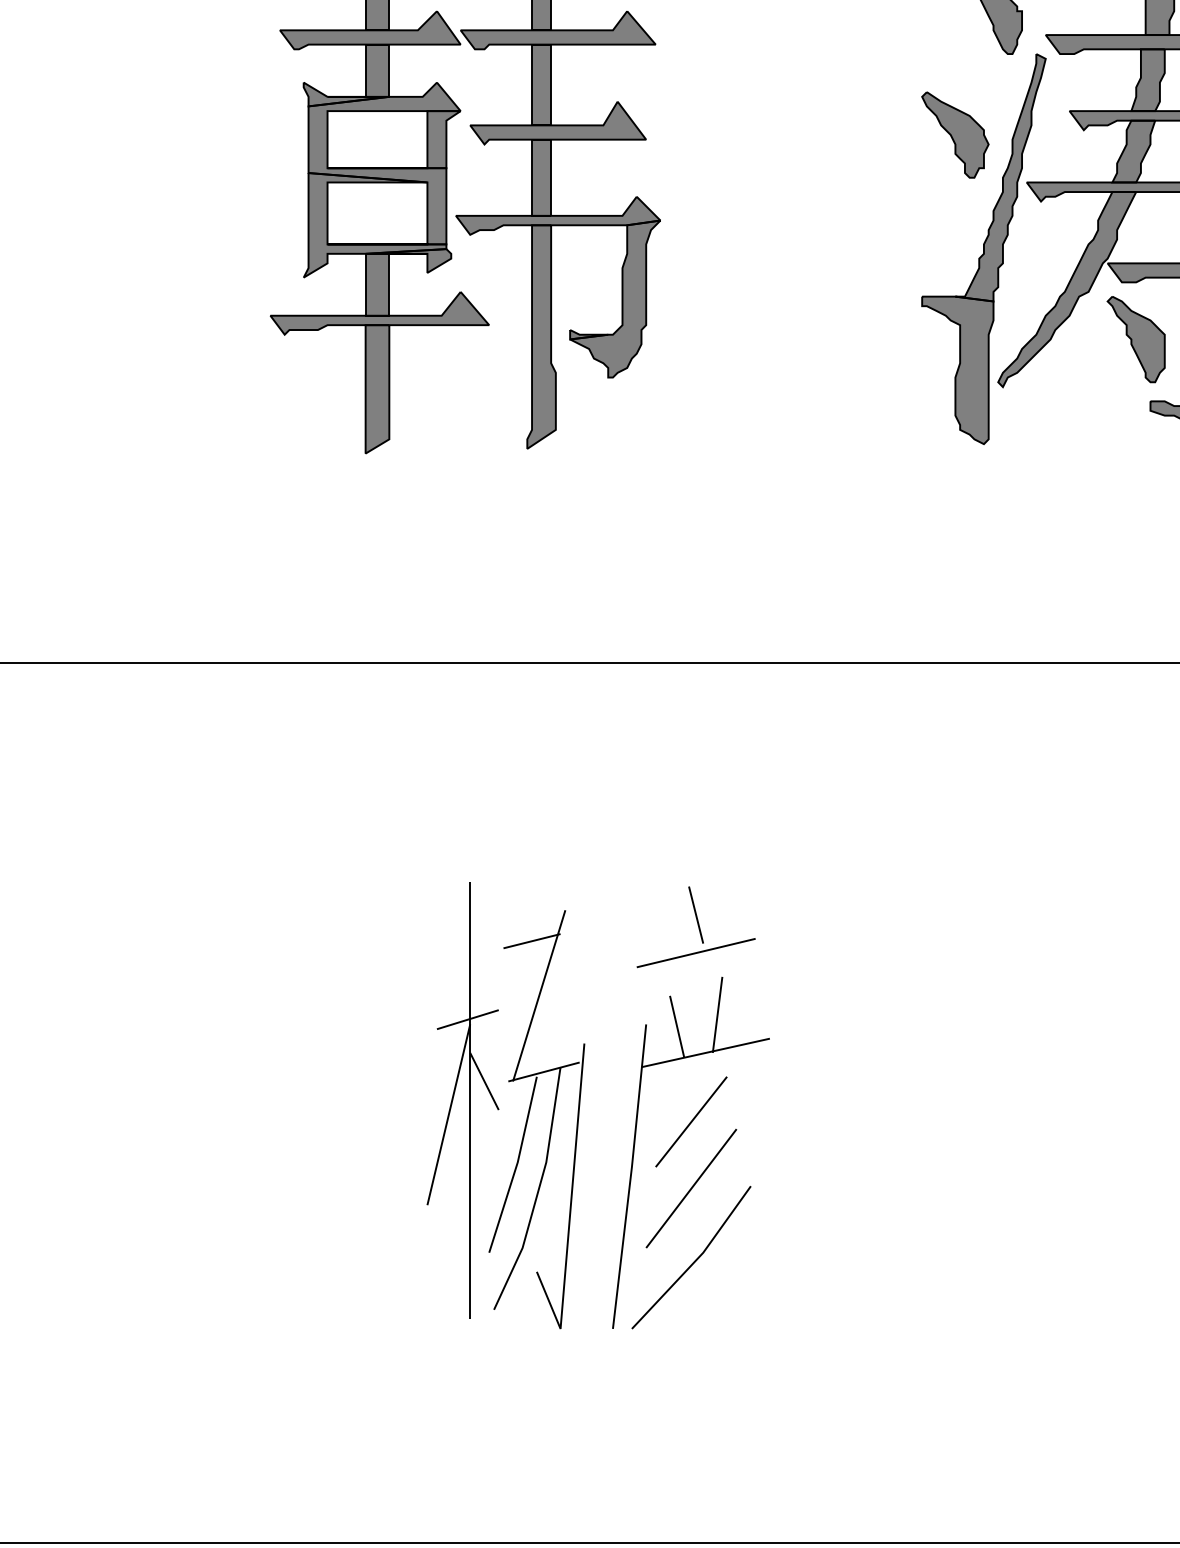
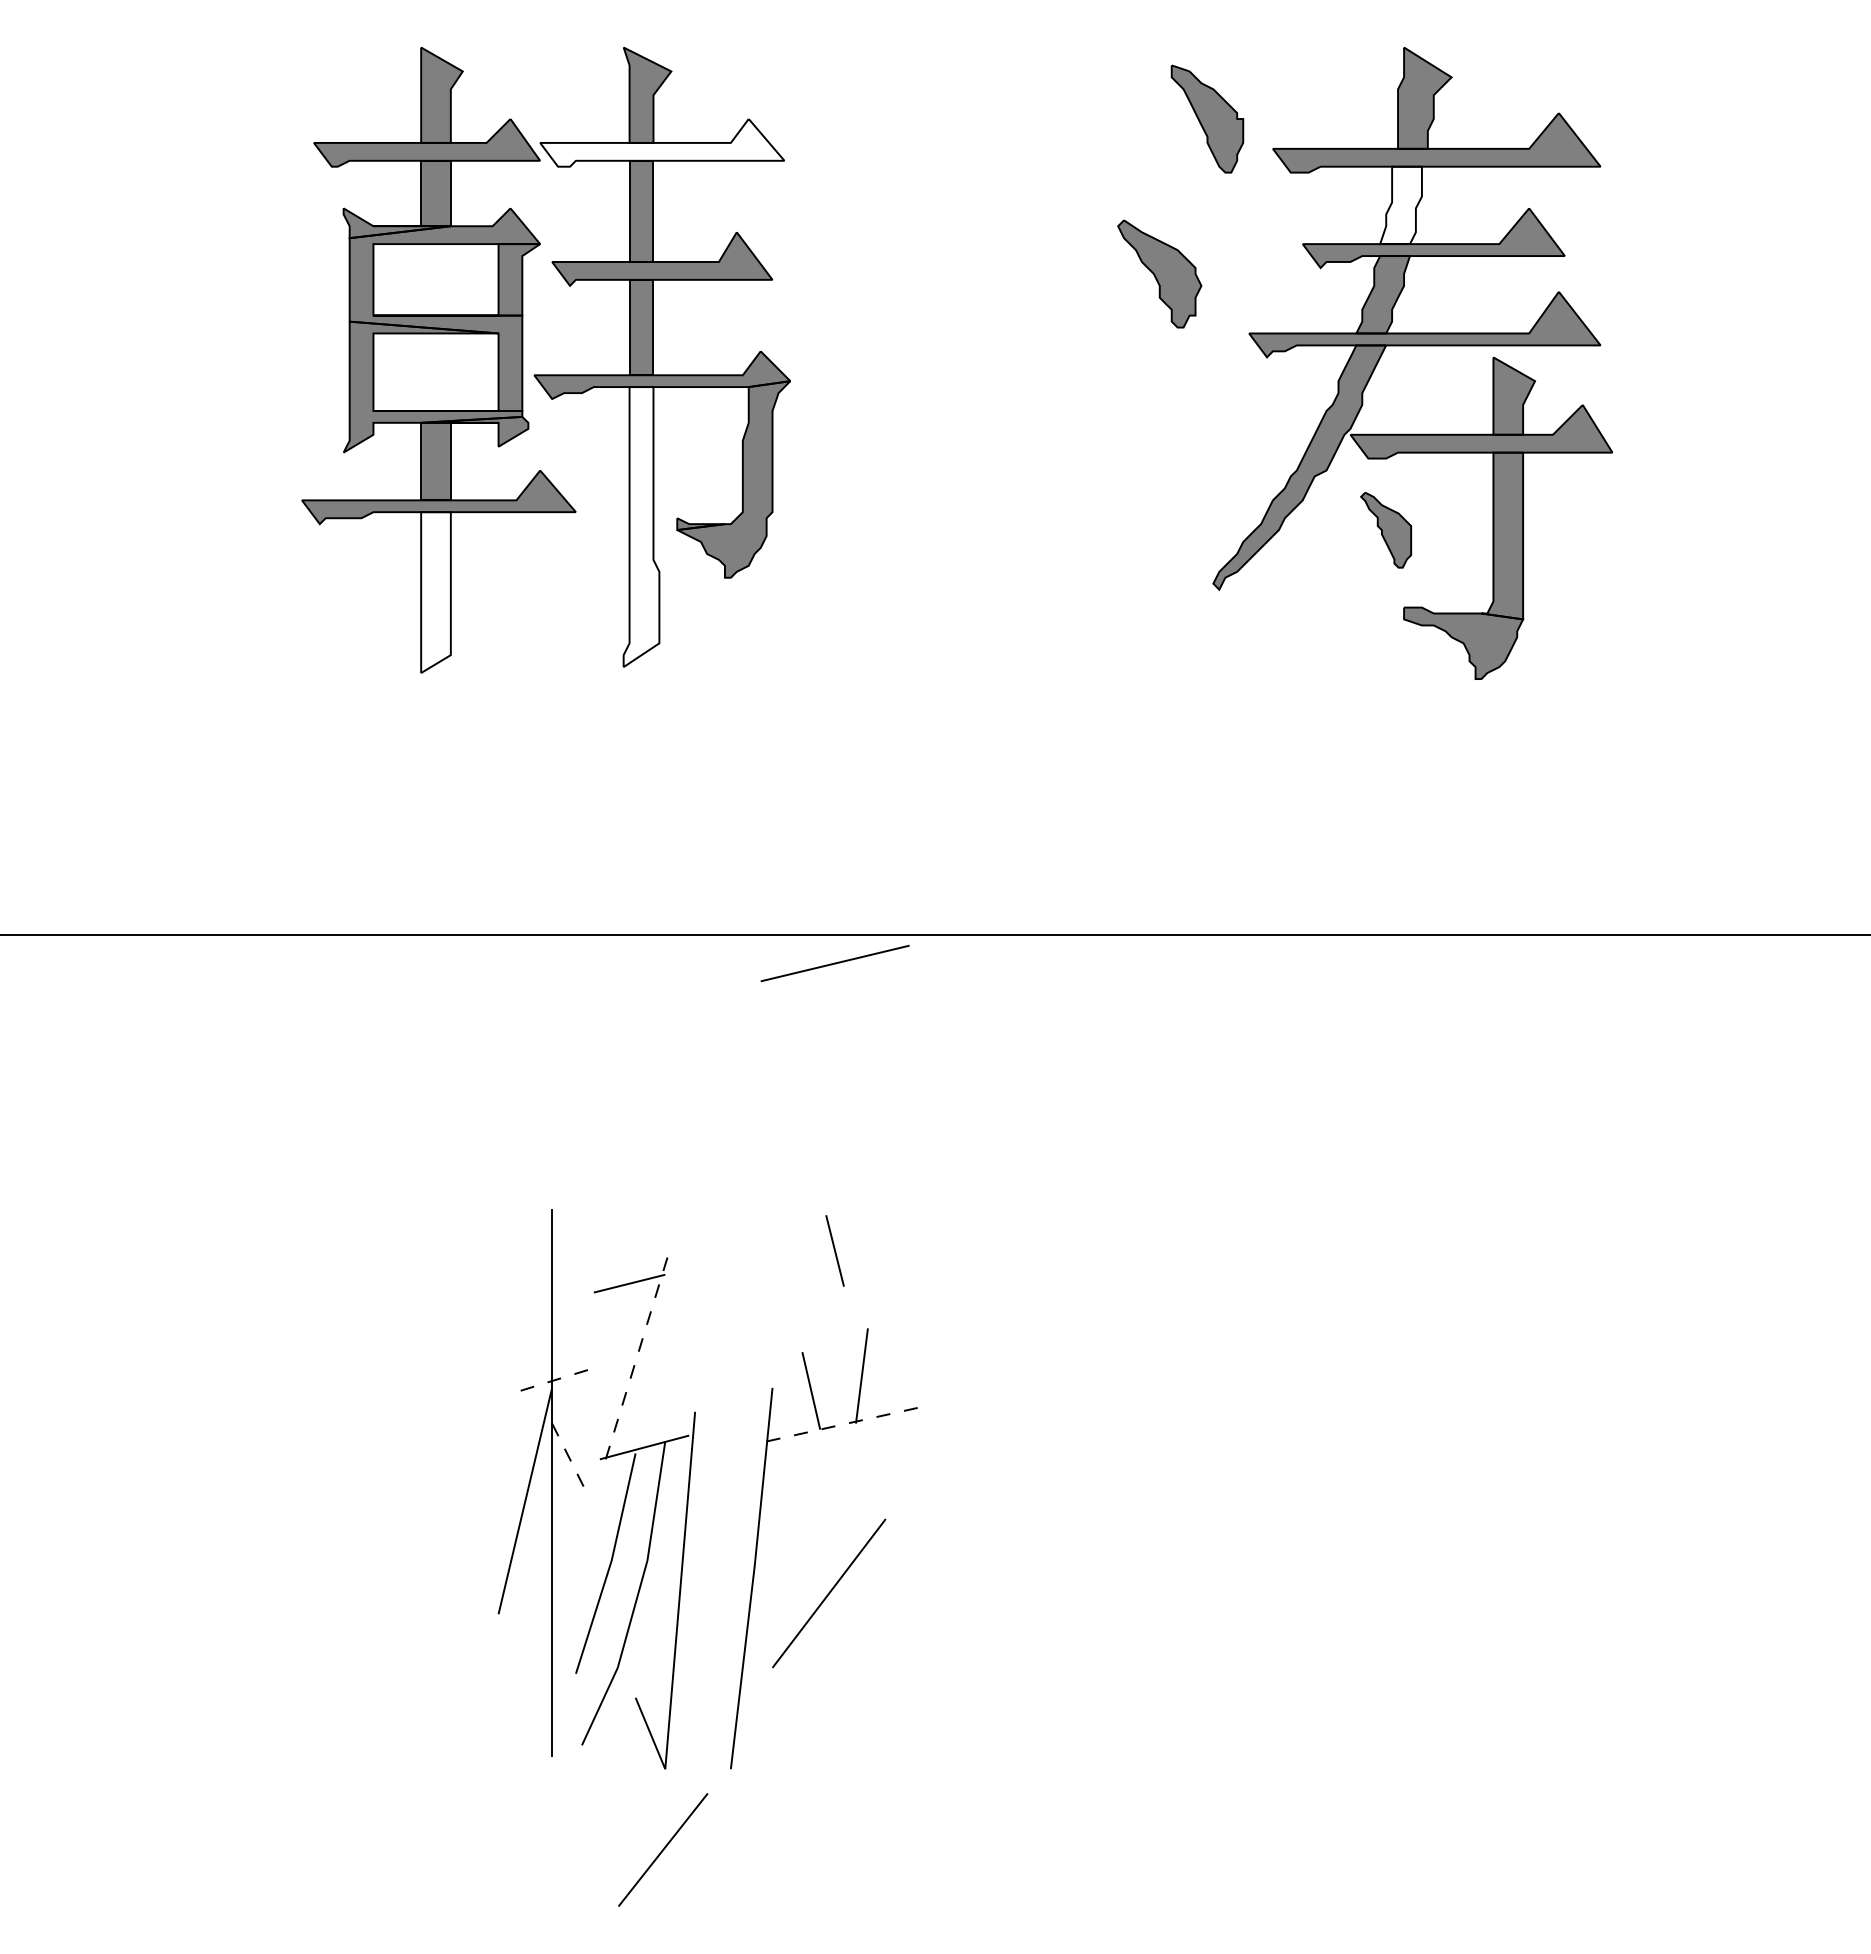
fill: (558, 29) -> (662, 142), removed
fill: (1147, 80) -> (1400, 205), removed
part: (983, 249) -> (1195, 417), removed
fill: (541, 337) -> (641, 527), removed
part: (1135, 339) -> (1385, 530), size x0.7
fill: (377, 389) -> (435, 592), removed
line: (695, 953) -> (834, 963), moved
line: (539, 995) -> (638, 1351), solid -> dashed
line: (468, 1019) -> (549, 1381), solid -> dashed
line: (706, 1052) -> (847, 1423), solid -> dashed
line: (484, 1081) -> (570, 1459), solid -> dashed
line: (691, 1121) -> (663, 1849), moved
line: (694, 1260) -> (833, 1683), removed

